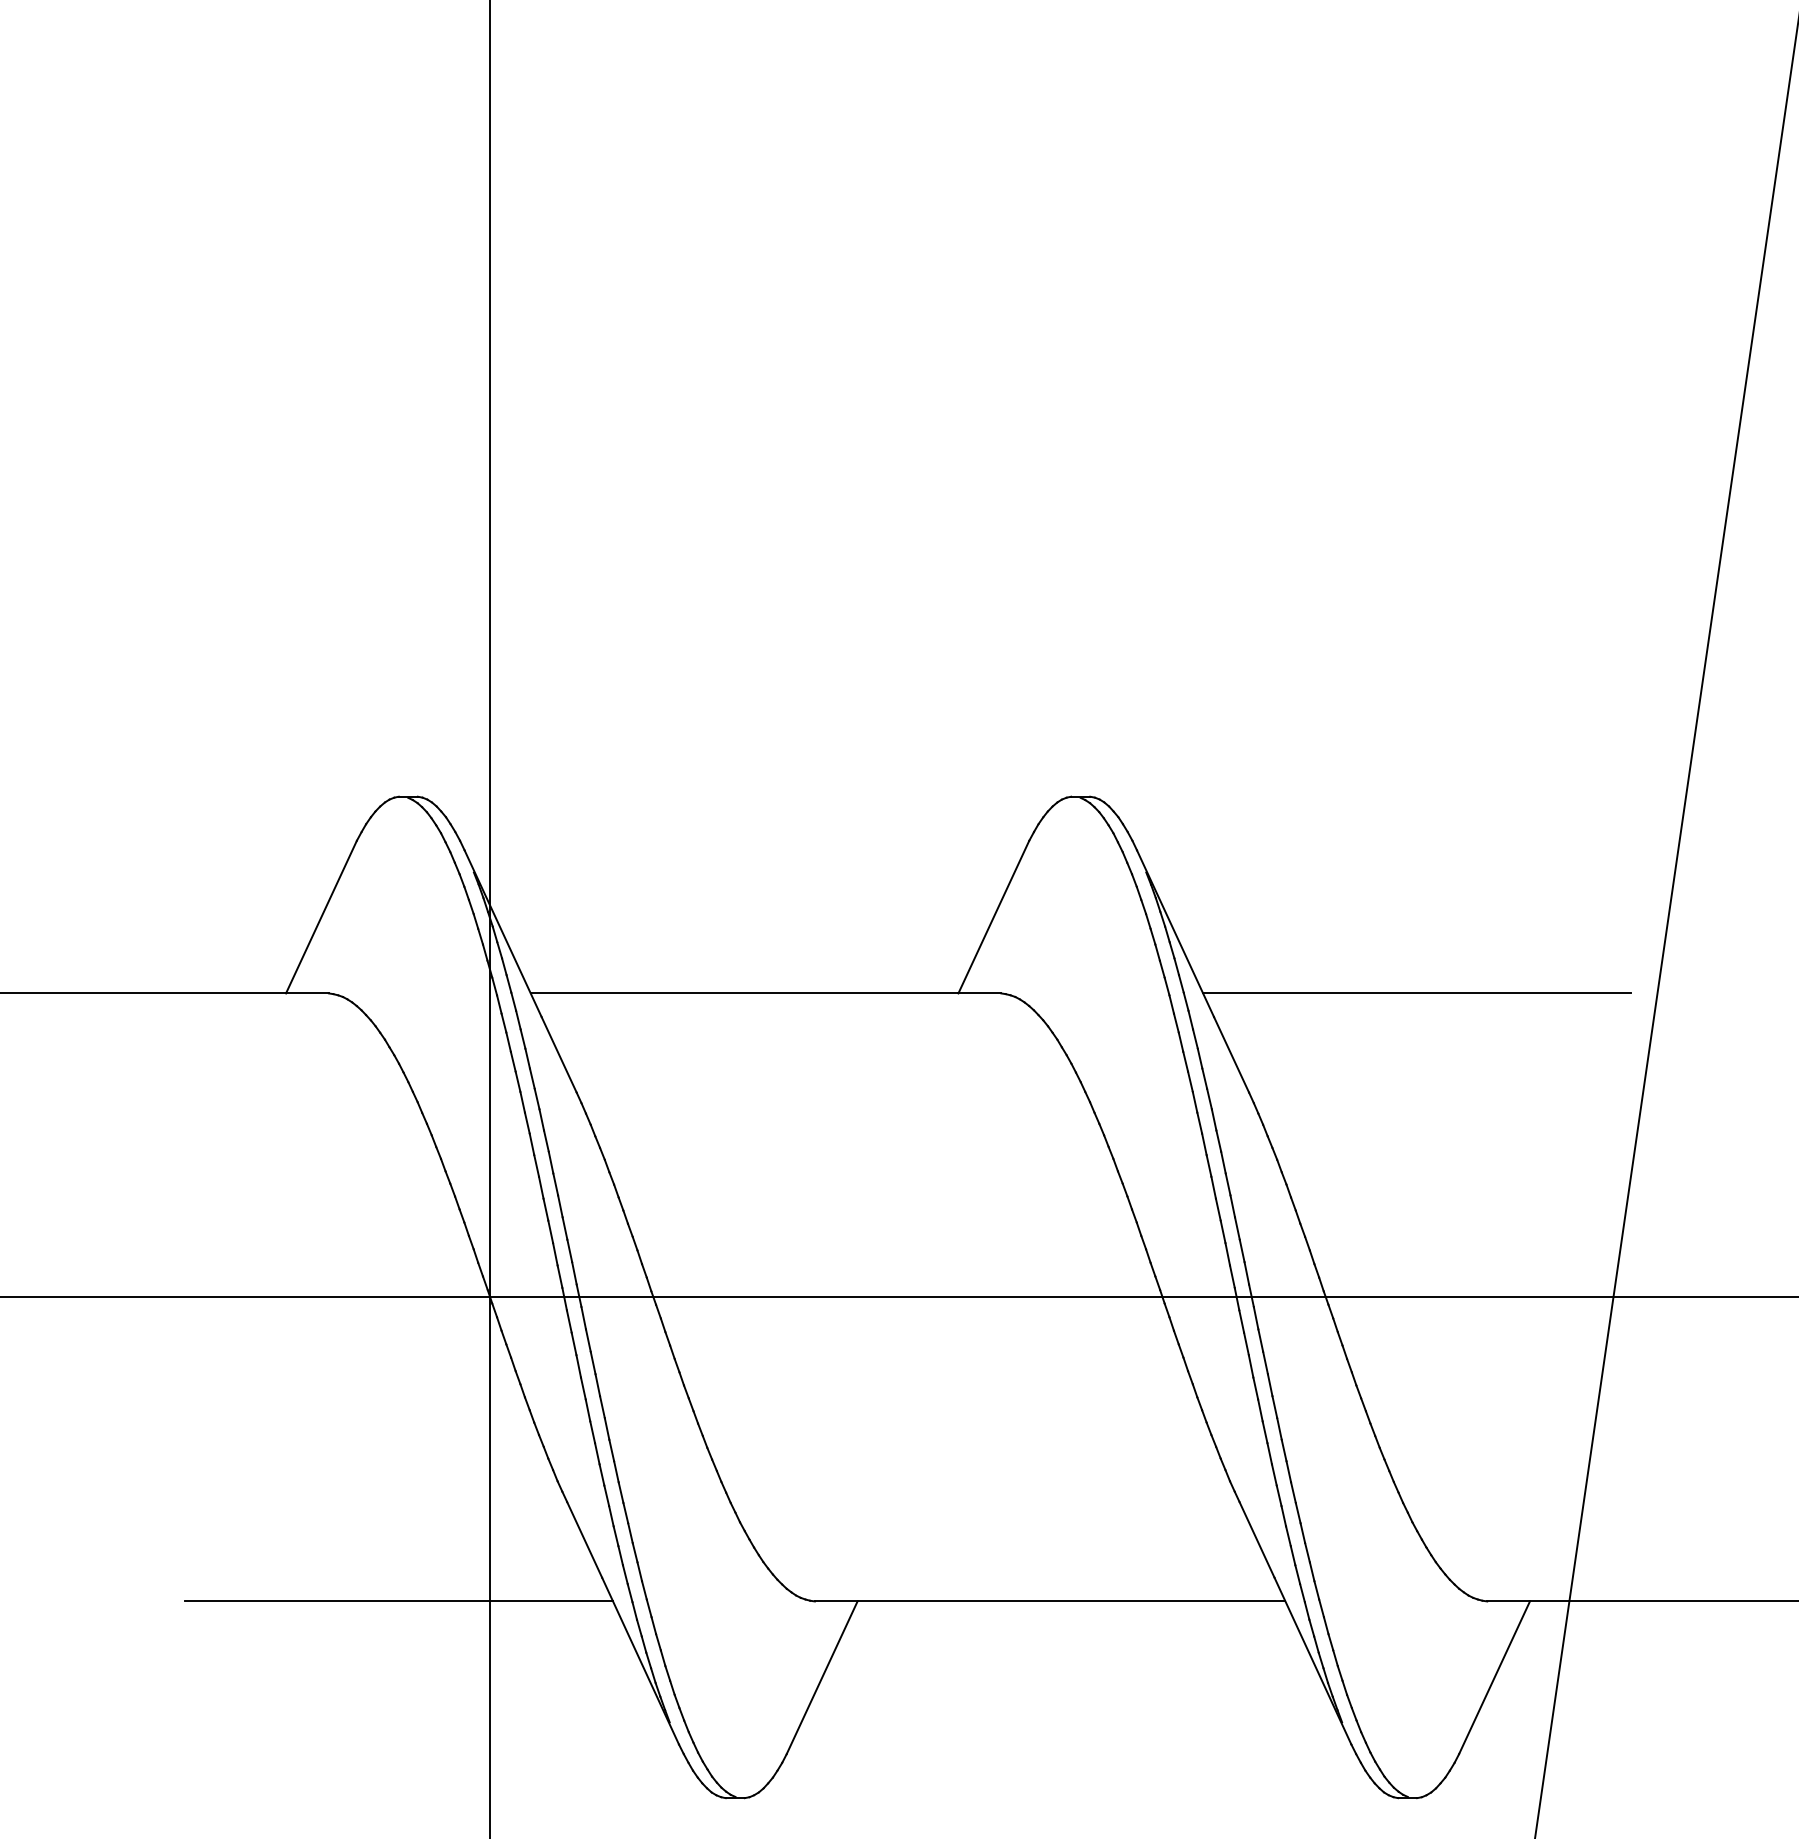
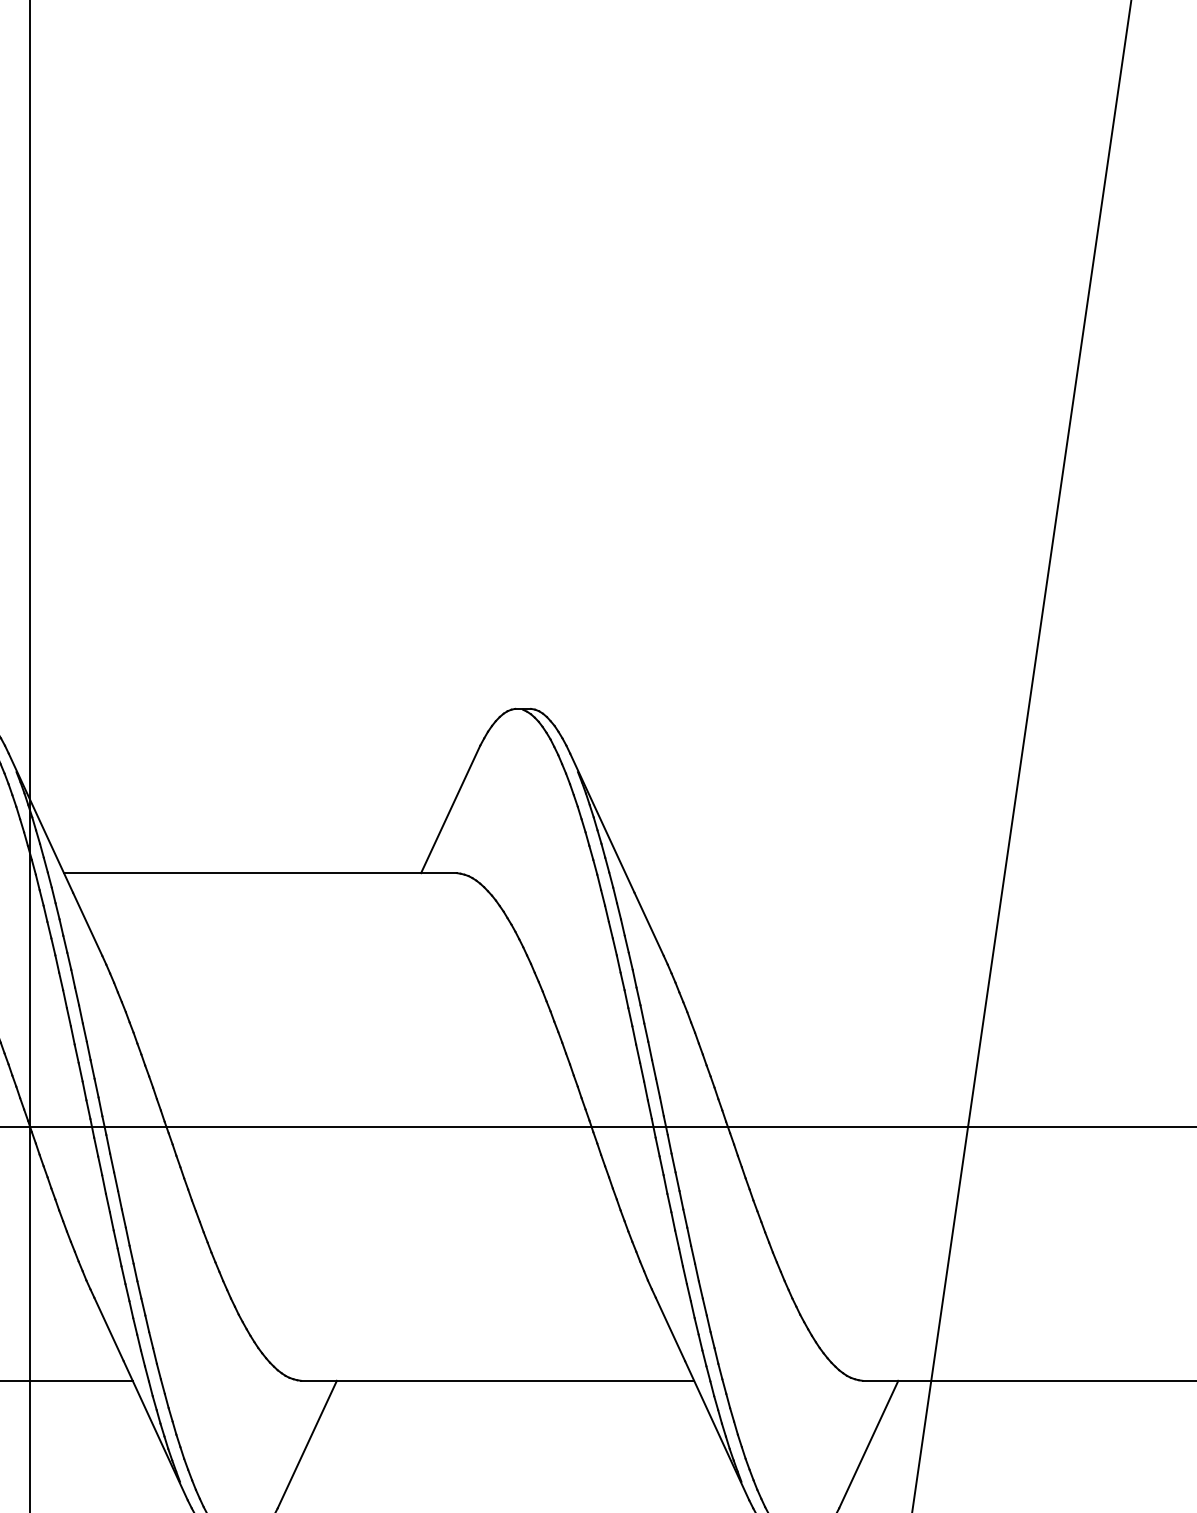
line: (1416, 993) -> (803, 873), removed

